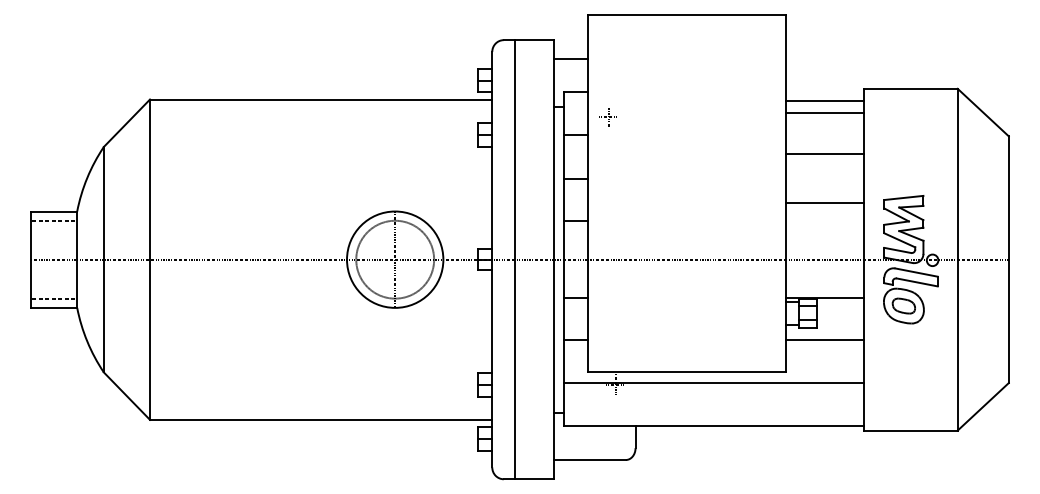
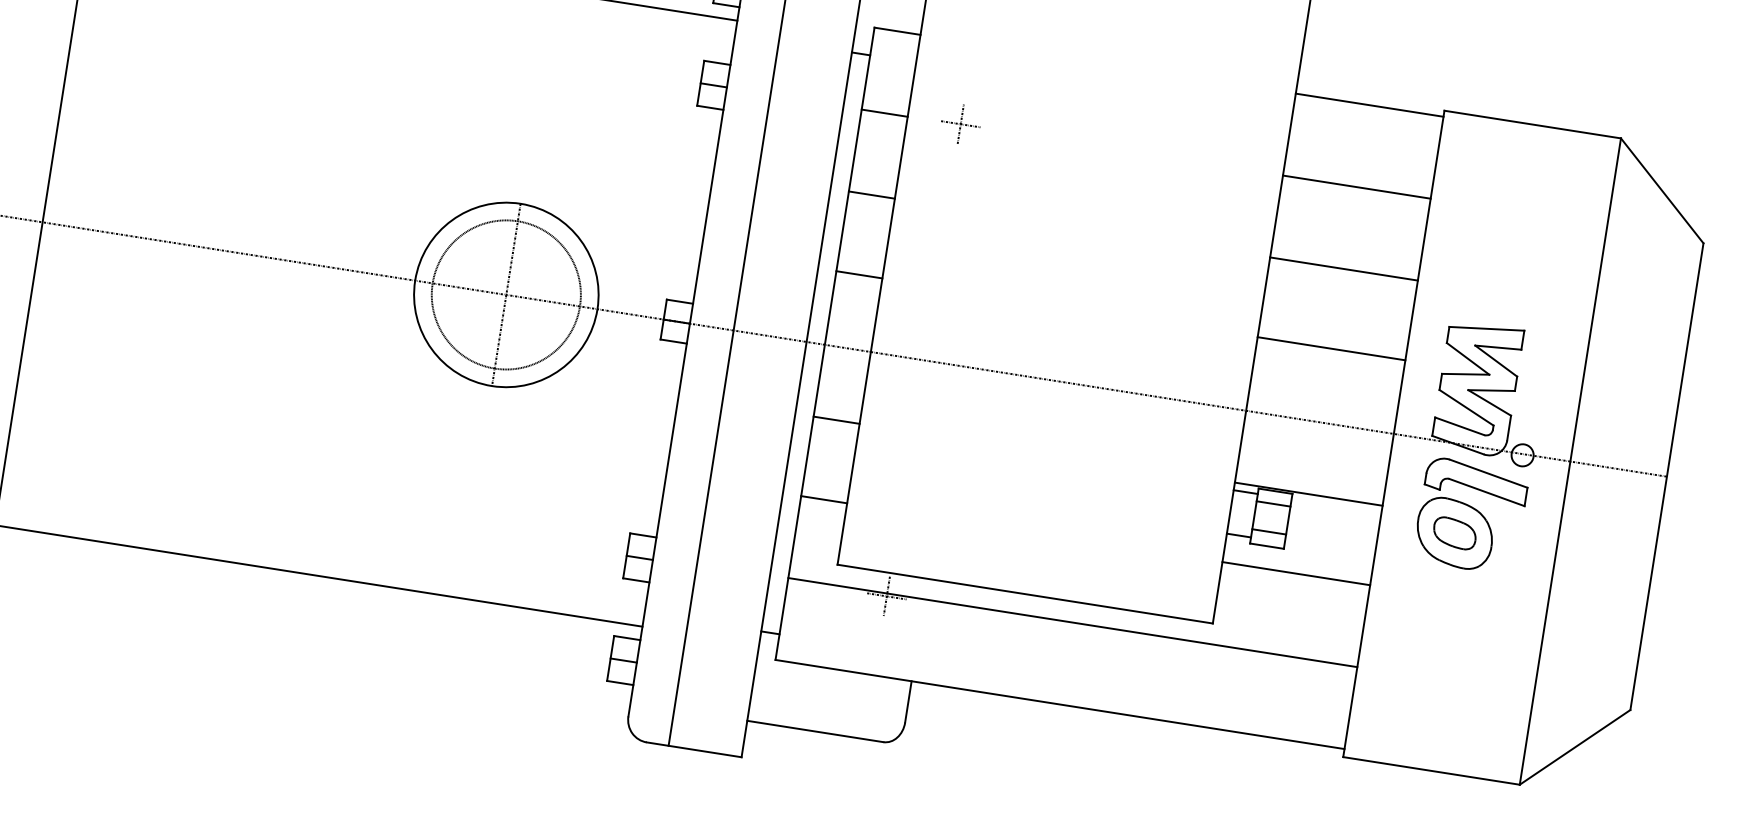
line: (825, 101) -> (1357, 187), moved
line: (825, 113) -> (1369, 106), moved
part: (607, 117) -> (957, 124), moved
line: (825, 153) -> (1344, 268), moved
line: (825, 202) -> (1331, 348), moved

